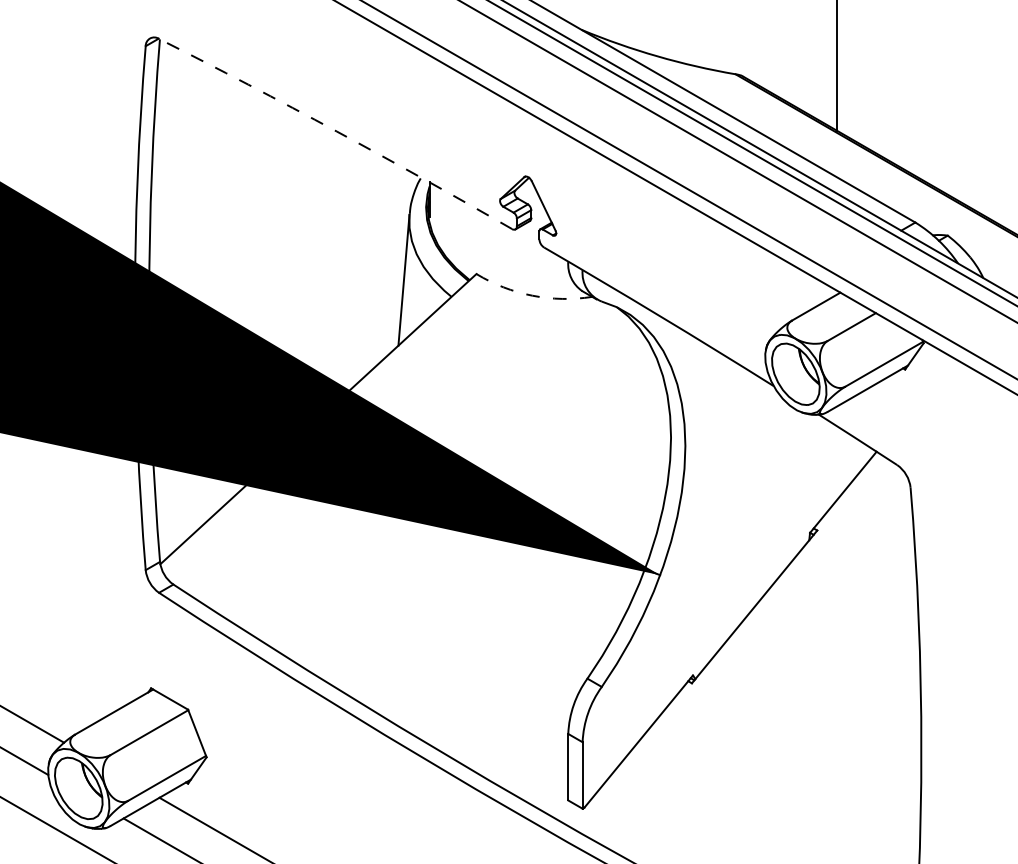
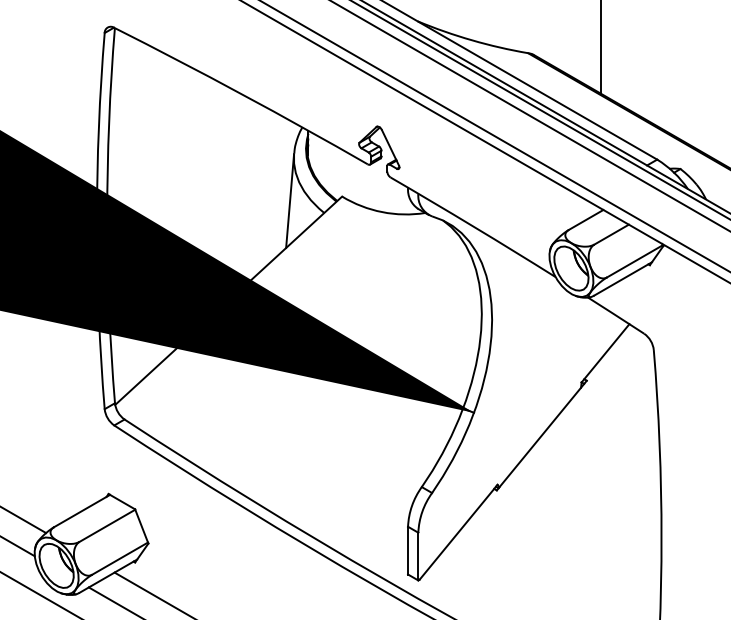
arc: (336, 131) -> (241, 94), dashed -> solid
arc: (532, 295) -> (382, 212), dashed -> solid

